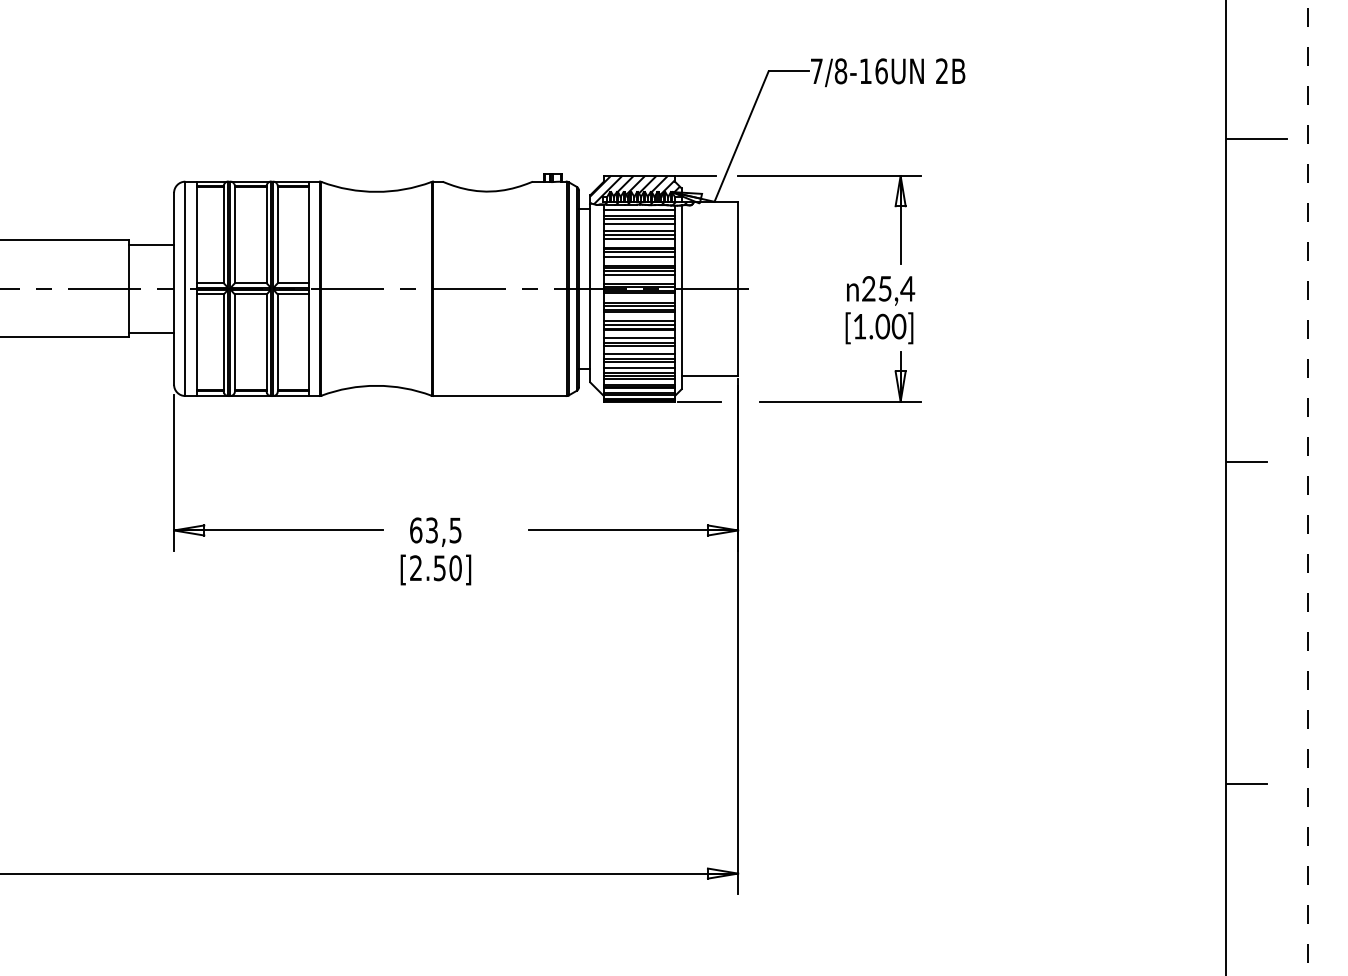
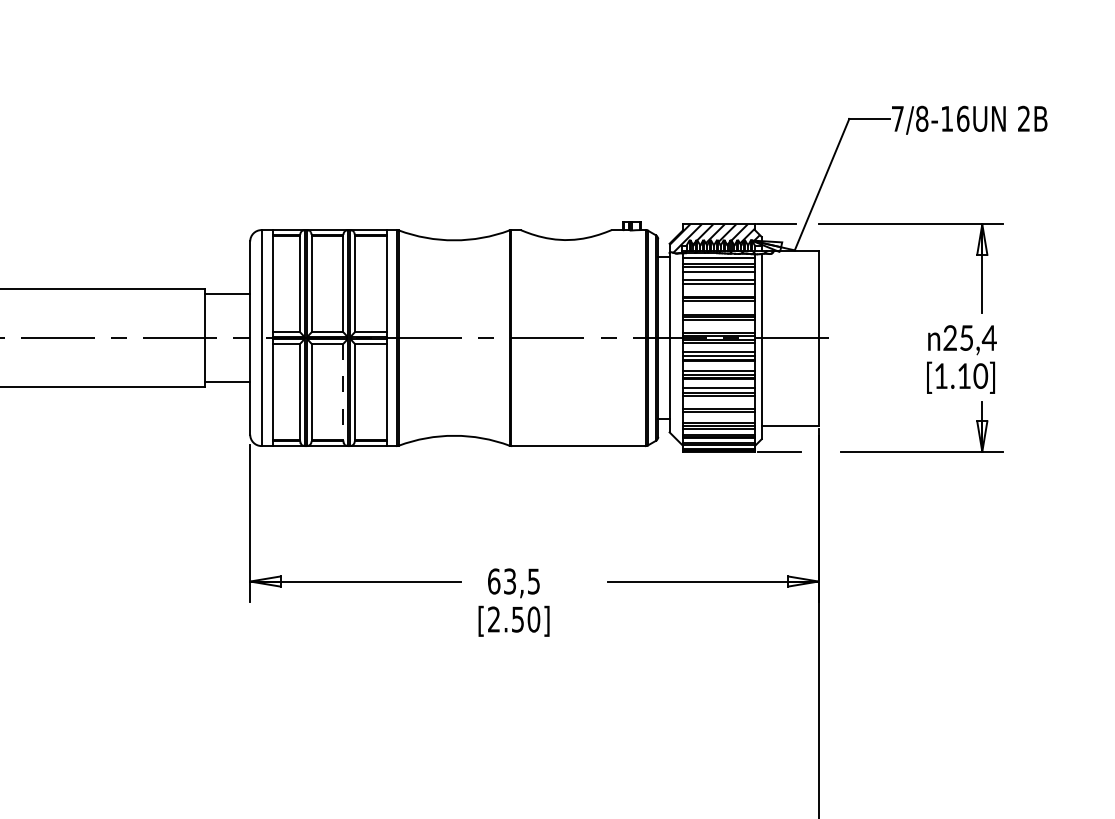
line: (638, 239) -> (718, 288), removed
line: (638, 256) -> (718, 305), removed
line: (638, 274) -> (718, 323), removed
text: (882, 326) -> (964, 376), [1.00] -> [1.10]
line: (266, 343) -> (343, 393), solid -> dashed
line: (638, 354) -> (718, 404), removed
line: (638, 367) -> (718, 417), removed

